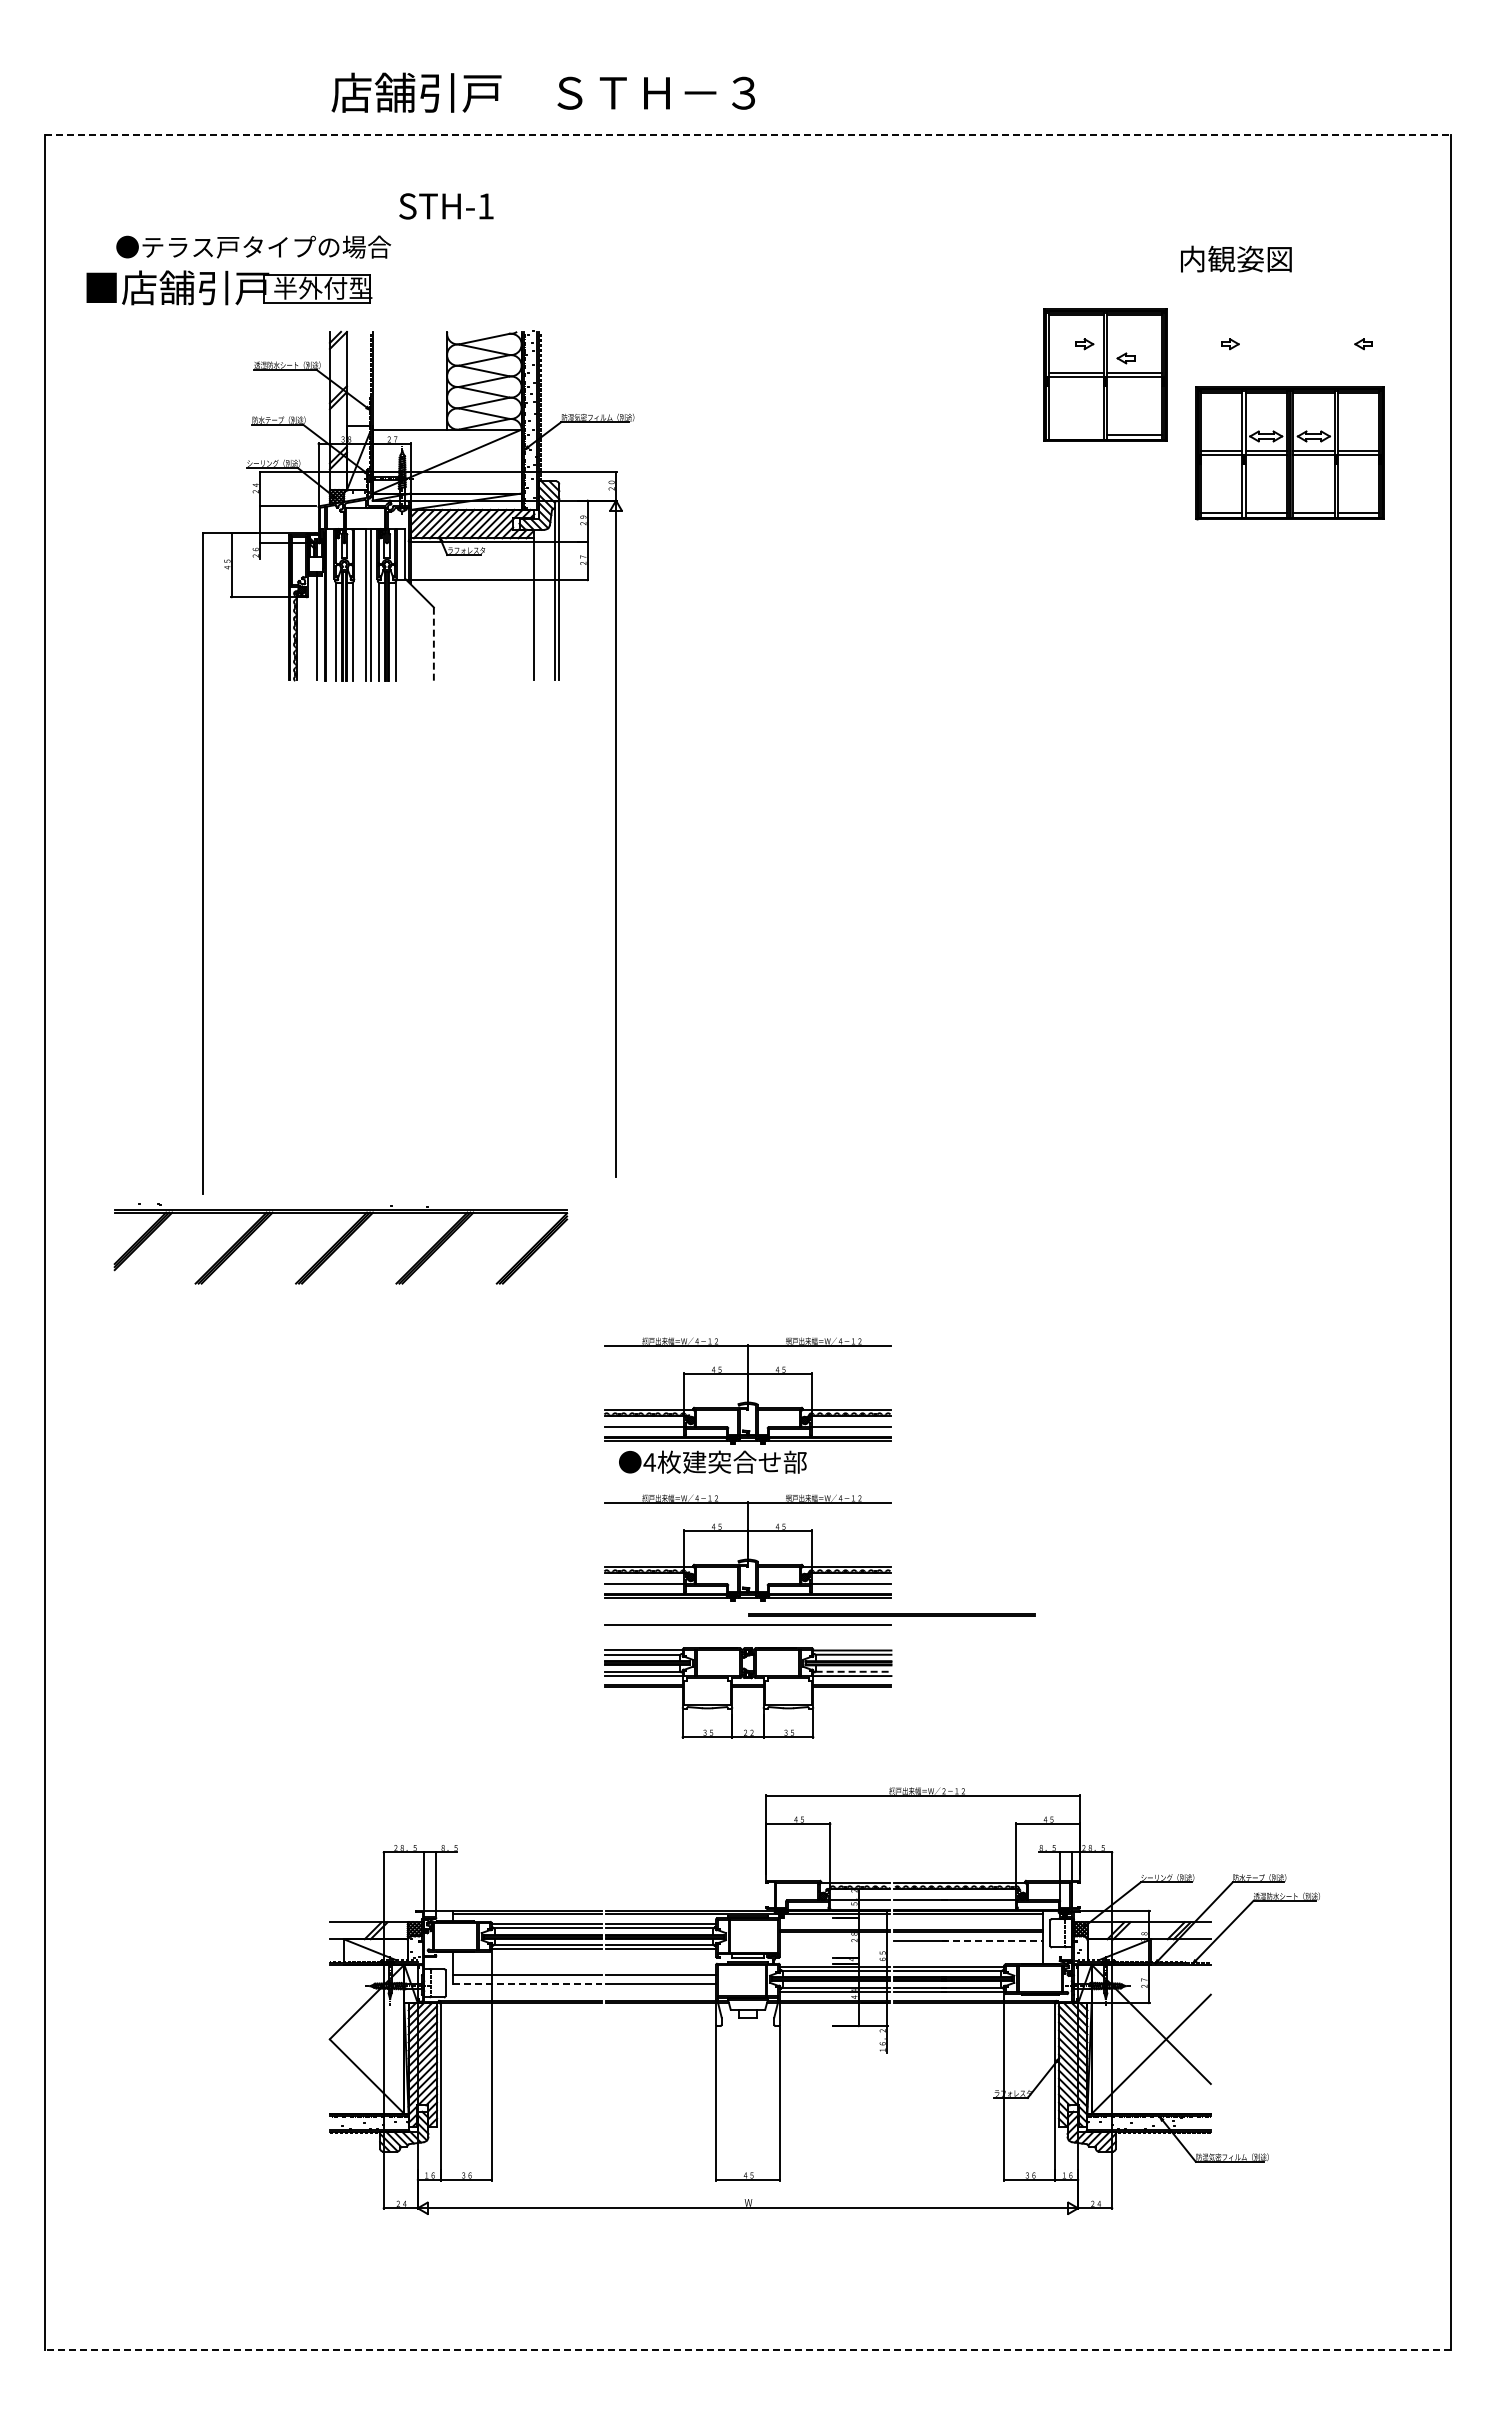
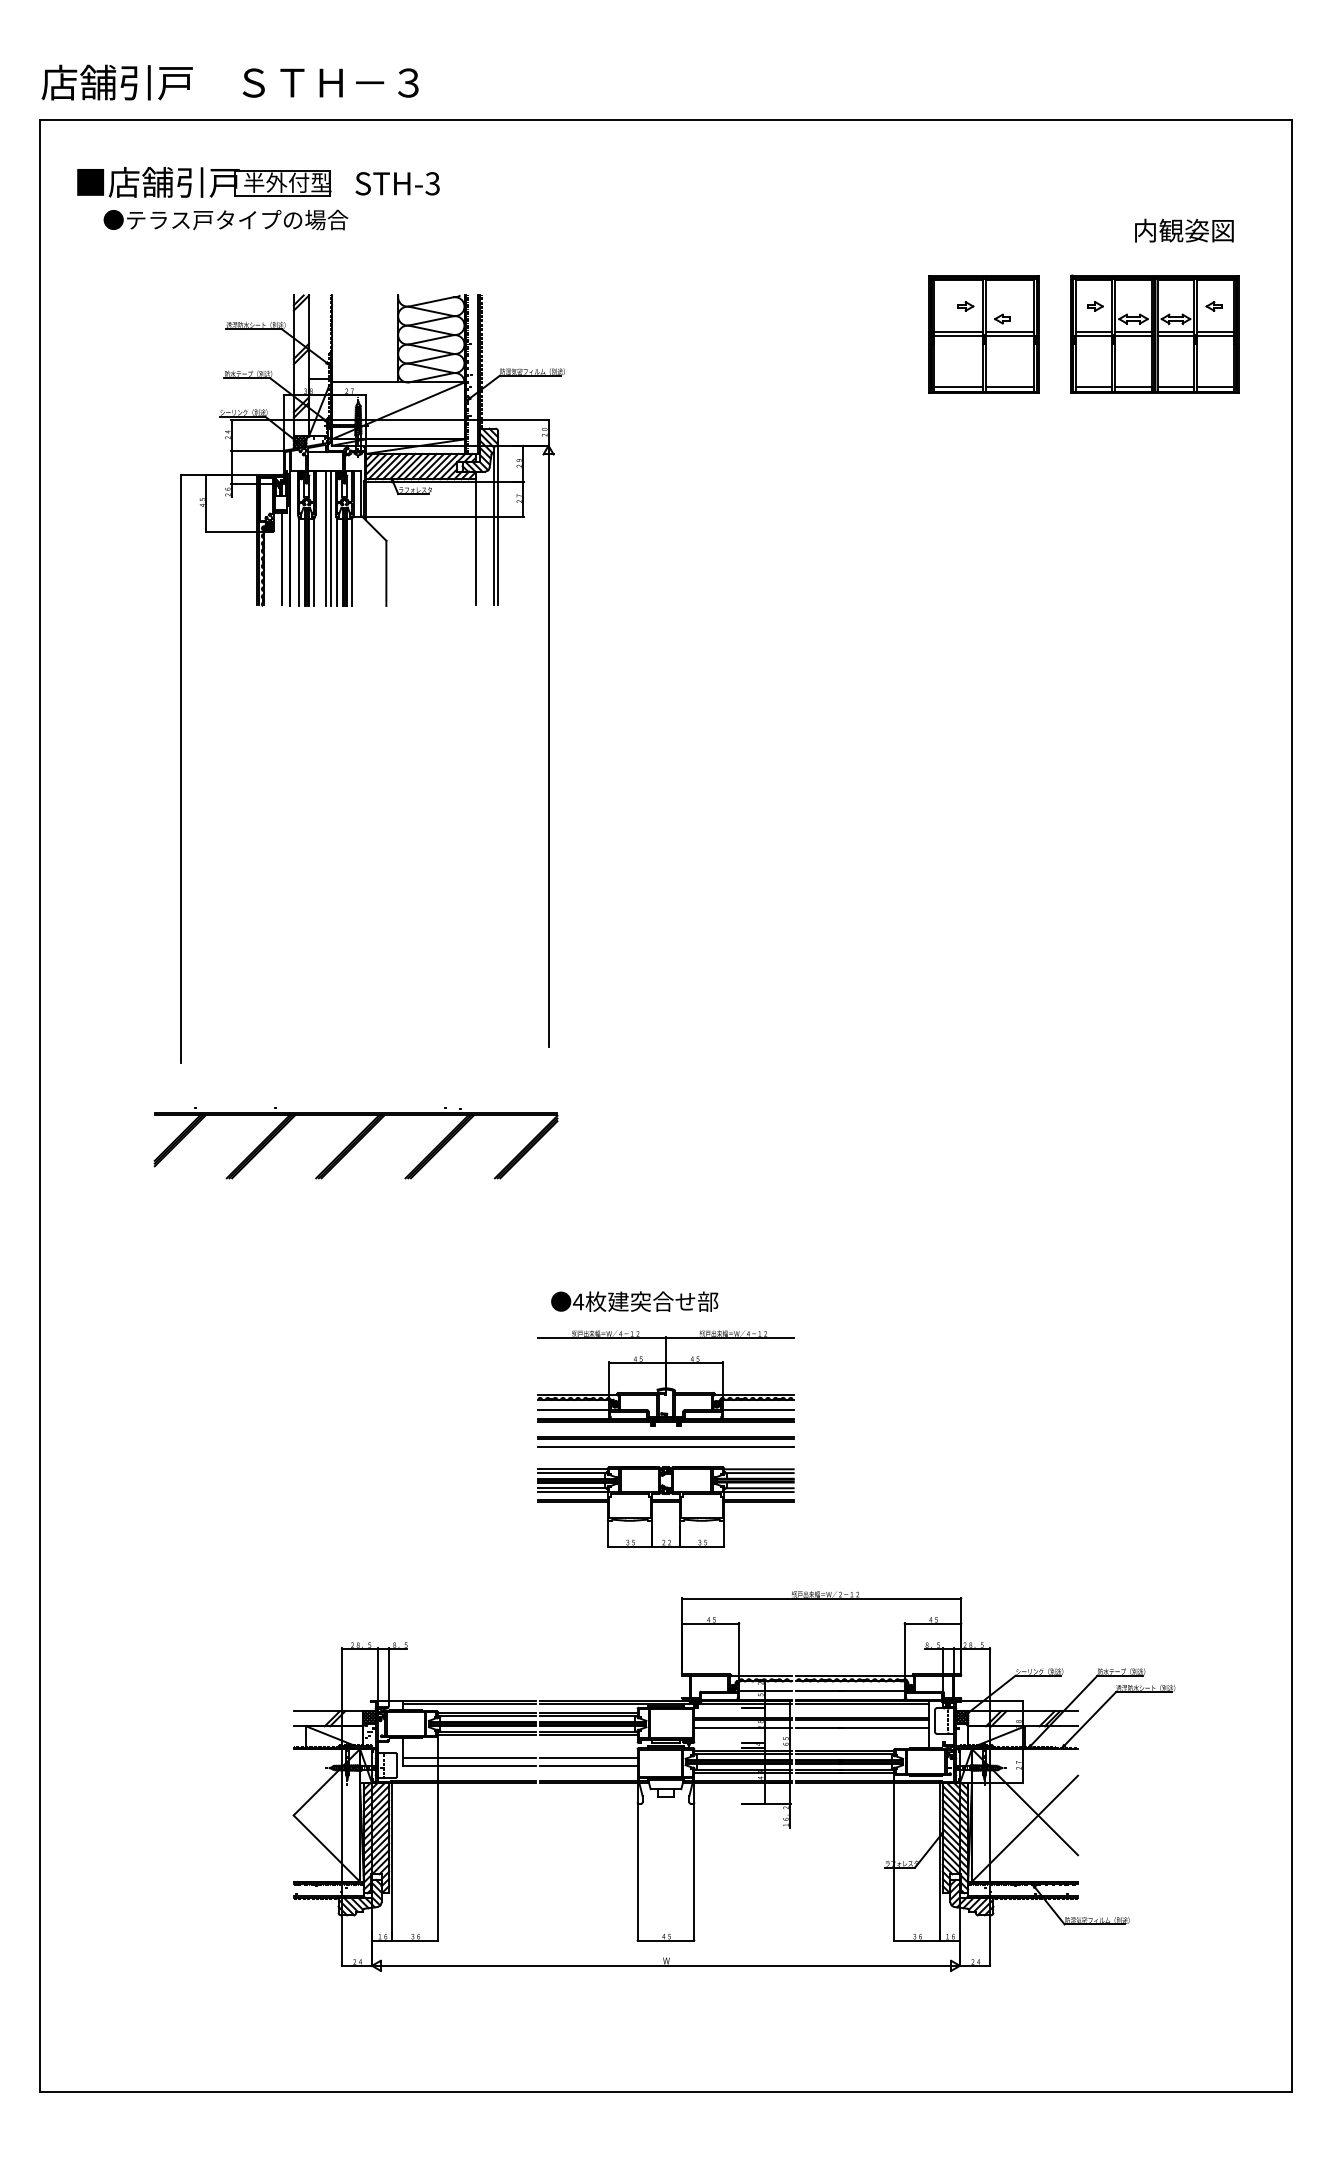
text: (542, 92) -> (229, 82), moved
line: (747, 134) -> (665, 119), dashed -> solid
text: (485, 206) -> (432, 183), STH-1 -> STH-3
text: (1236, 258) -> (1184, 230), moved
part: (229, 287) -> (204, 182), moved
line: (1076, 434) -> (958, 386), added
part: (1289, 453) -> (1154, 334), moved
line: (433, 644) -> (386, 573), dashed -> solid
part: (340, 1243) -> (355, 1142), moved
part: (747, 1390) -> (665, 1237), removed
line: (891, 1614) -> (665, 1437), moved
line: (853, 1671) -> (759, 1487), dashed -> solid
line: (834, 1940) -> (743, 1727), added
line: (992, 1940) -> (883, 1727), dashed -> solid
line: (527, 1983) -> (469, 1765), dashed -> solid
line: (747, 2350) -> (665, 2092), dashed -> solid

